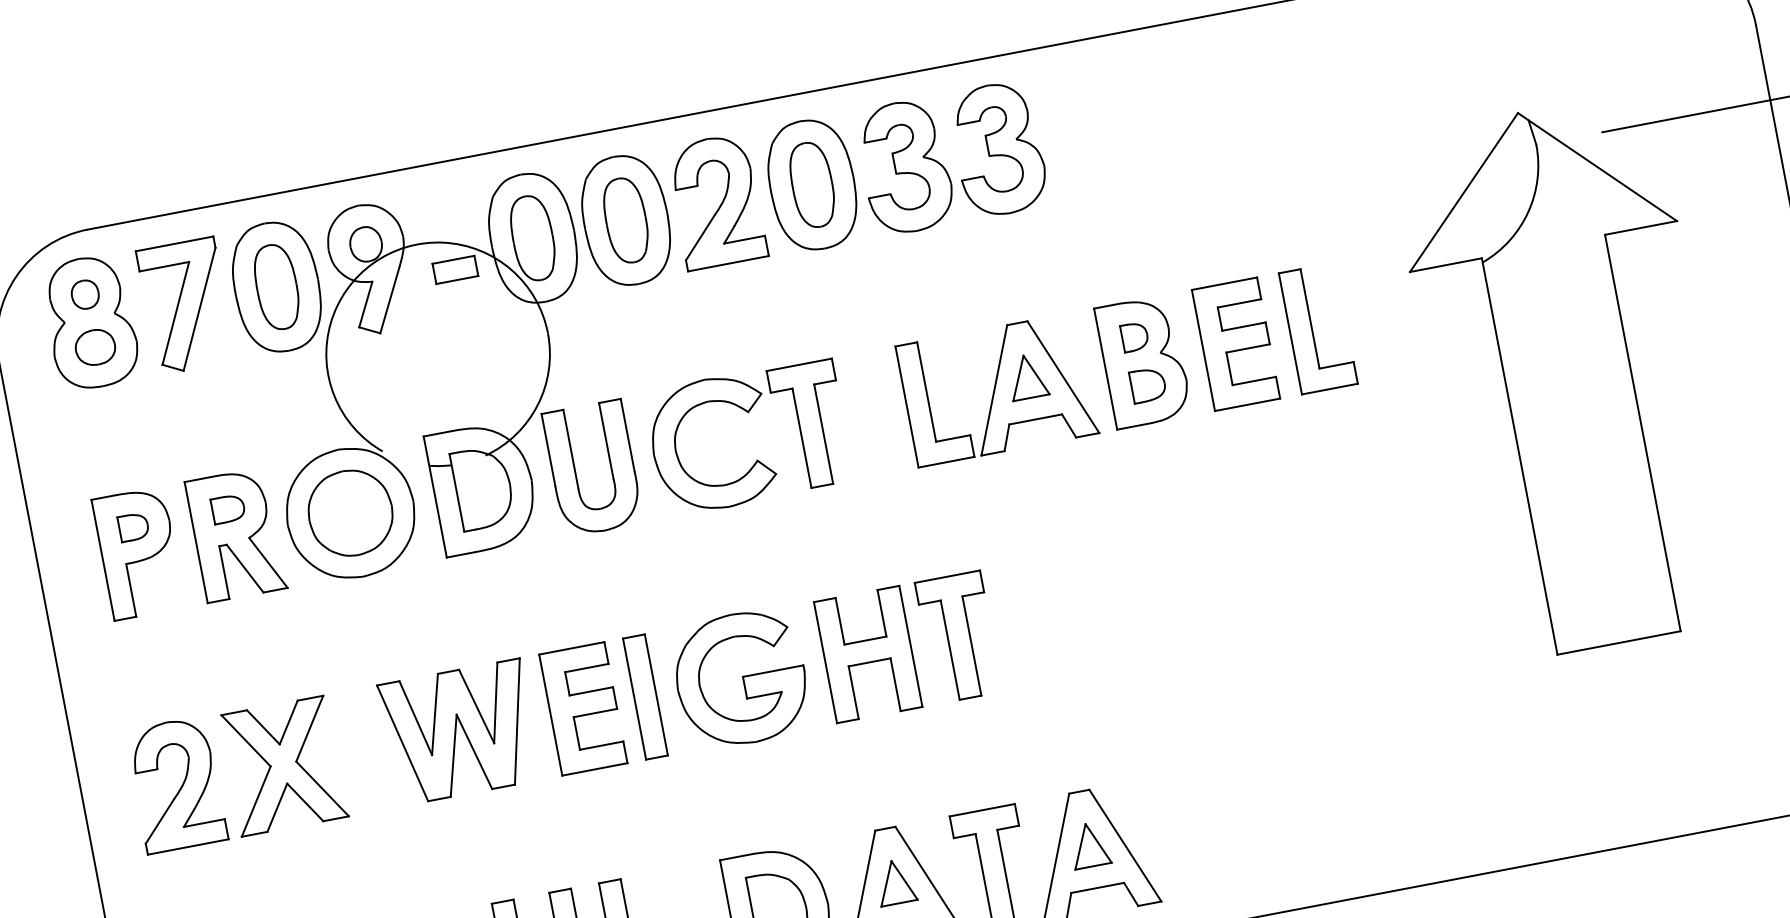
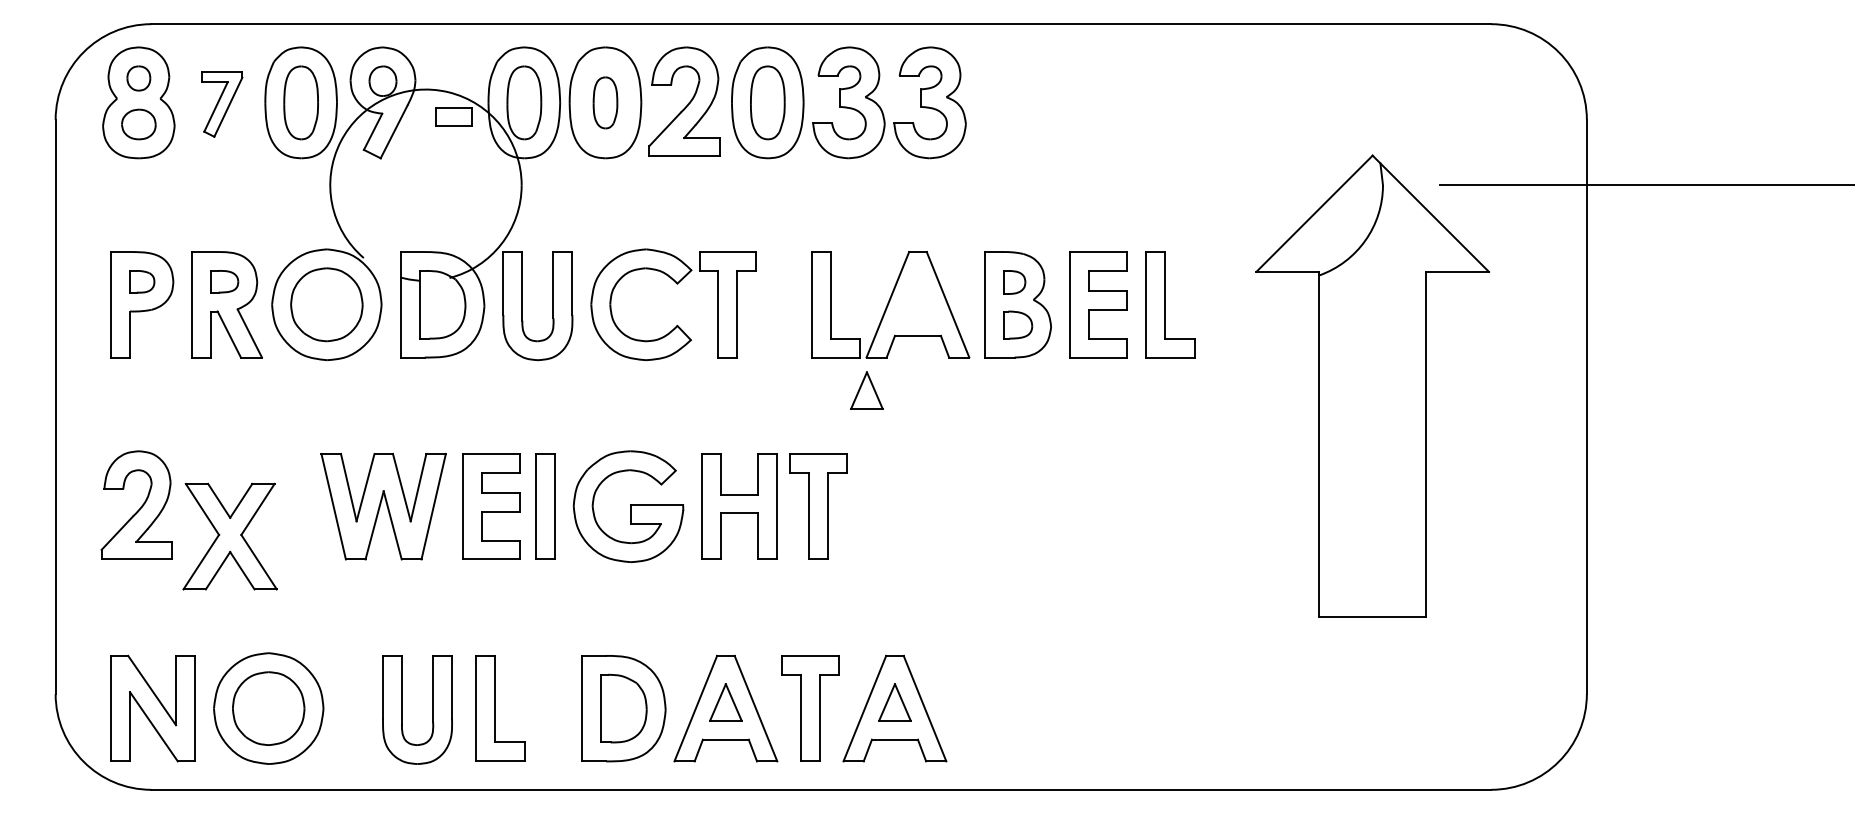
part: (626, 220) -> (605, 102), size x0.7
part: (185, 306) -> (221, 104), size x0.6
part: (1026, 376) -> (866, 390), moved
part: (283, 765) -> (229, 536), moved

